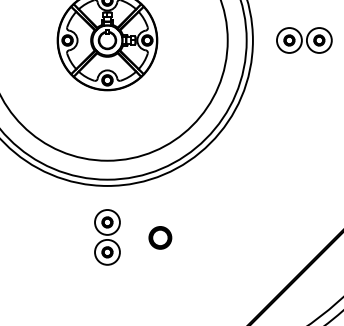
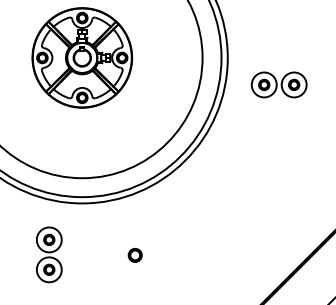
part: (304, 40) -> (279, 84), moved
part: (107, 237) -> (49, 254), moved
part: (160, 237) -> (135, 254), size x0.6

